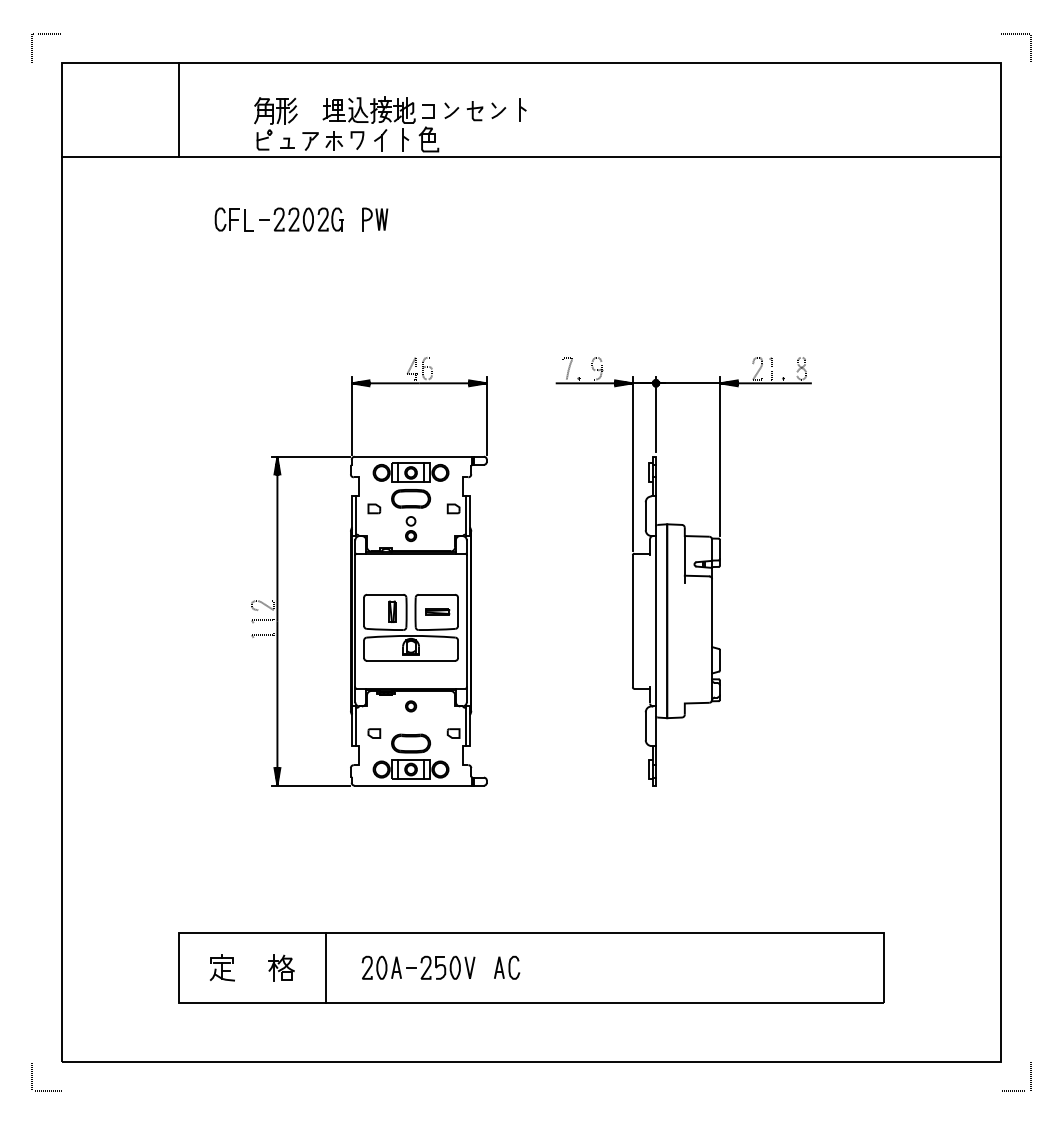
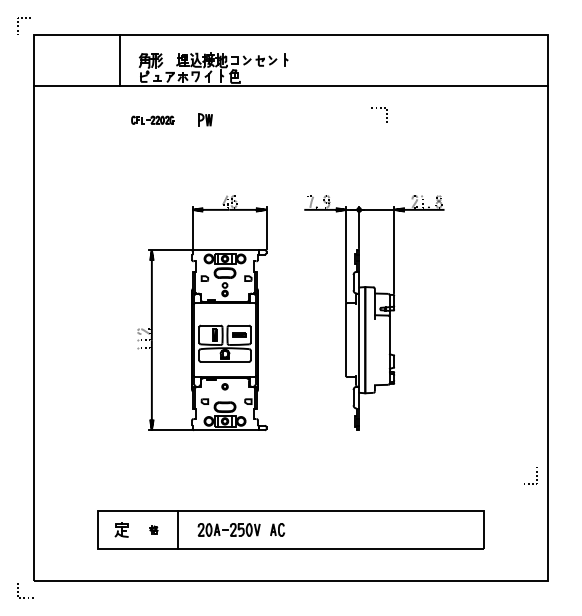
line: (1018, 33) -> (380, 108), moved
line: (178, 110) -> (119, 60), moved
part: (278, 220) -> (152, 120), size x0.6
part: (280, 966) -> (153, 529), size x0.6
line: (1029, 1076) -> (536, 475), moved

